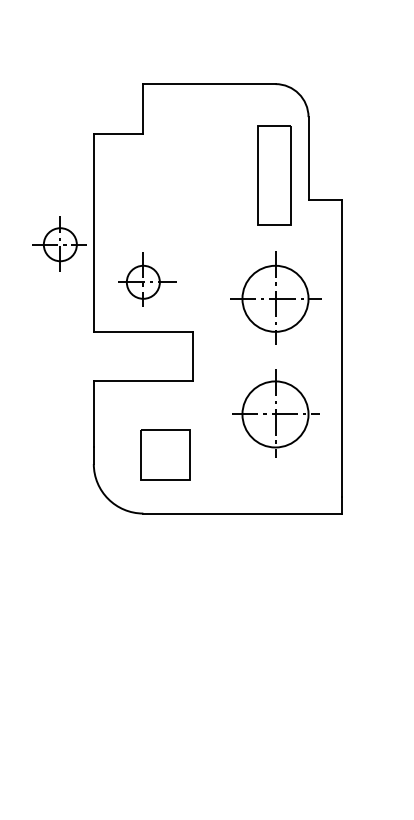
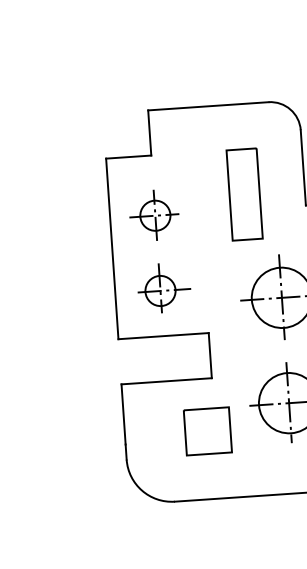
part: (274, 175) -> (244, 194), moved
part: (59, 243) -> (154, 214), moved
part: (165, 454) -> (207, 430), moved

